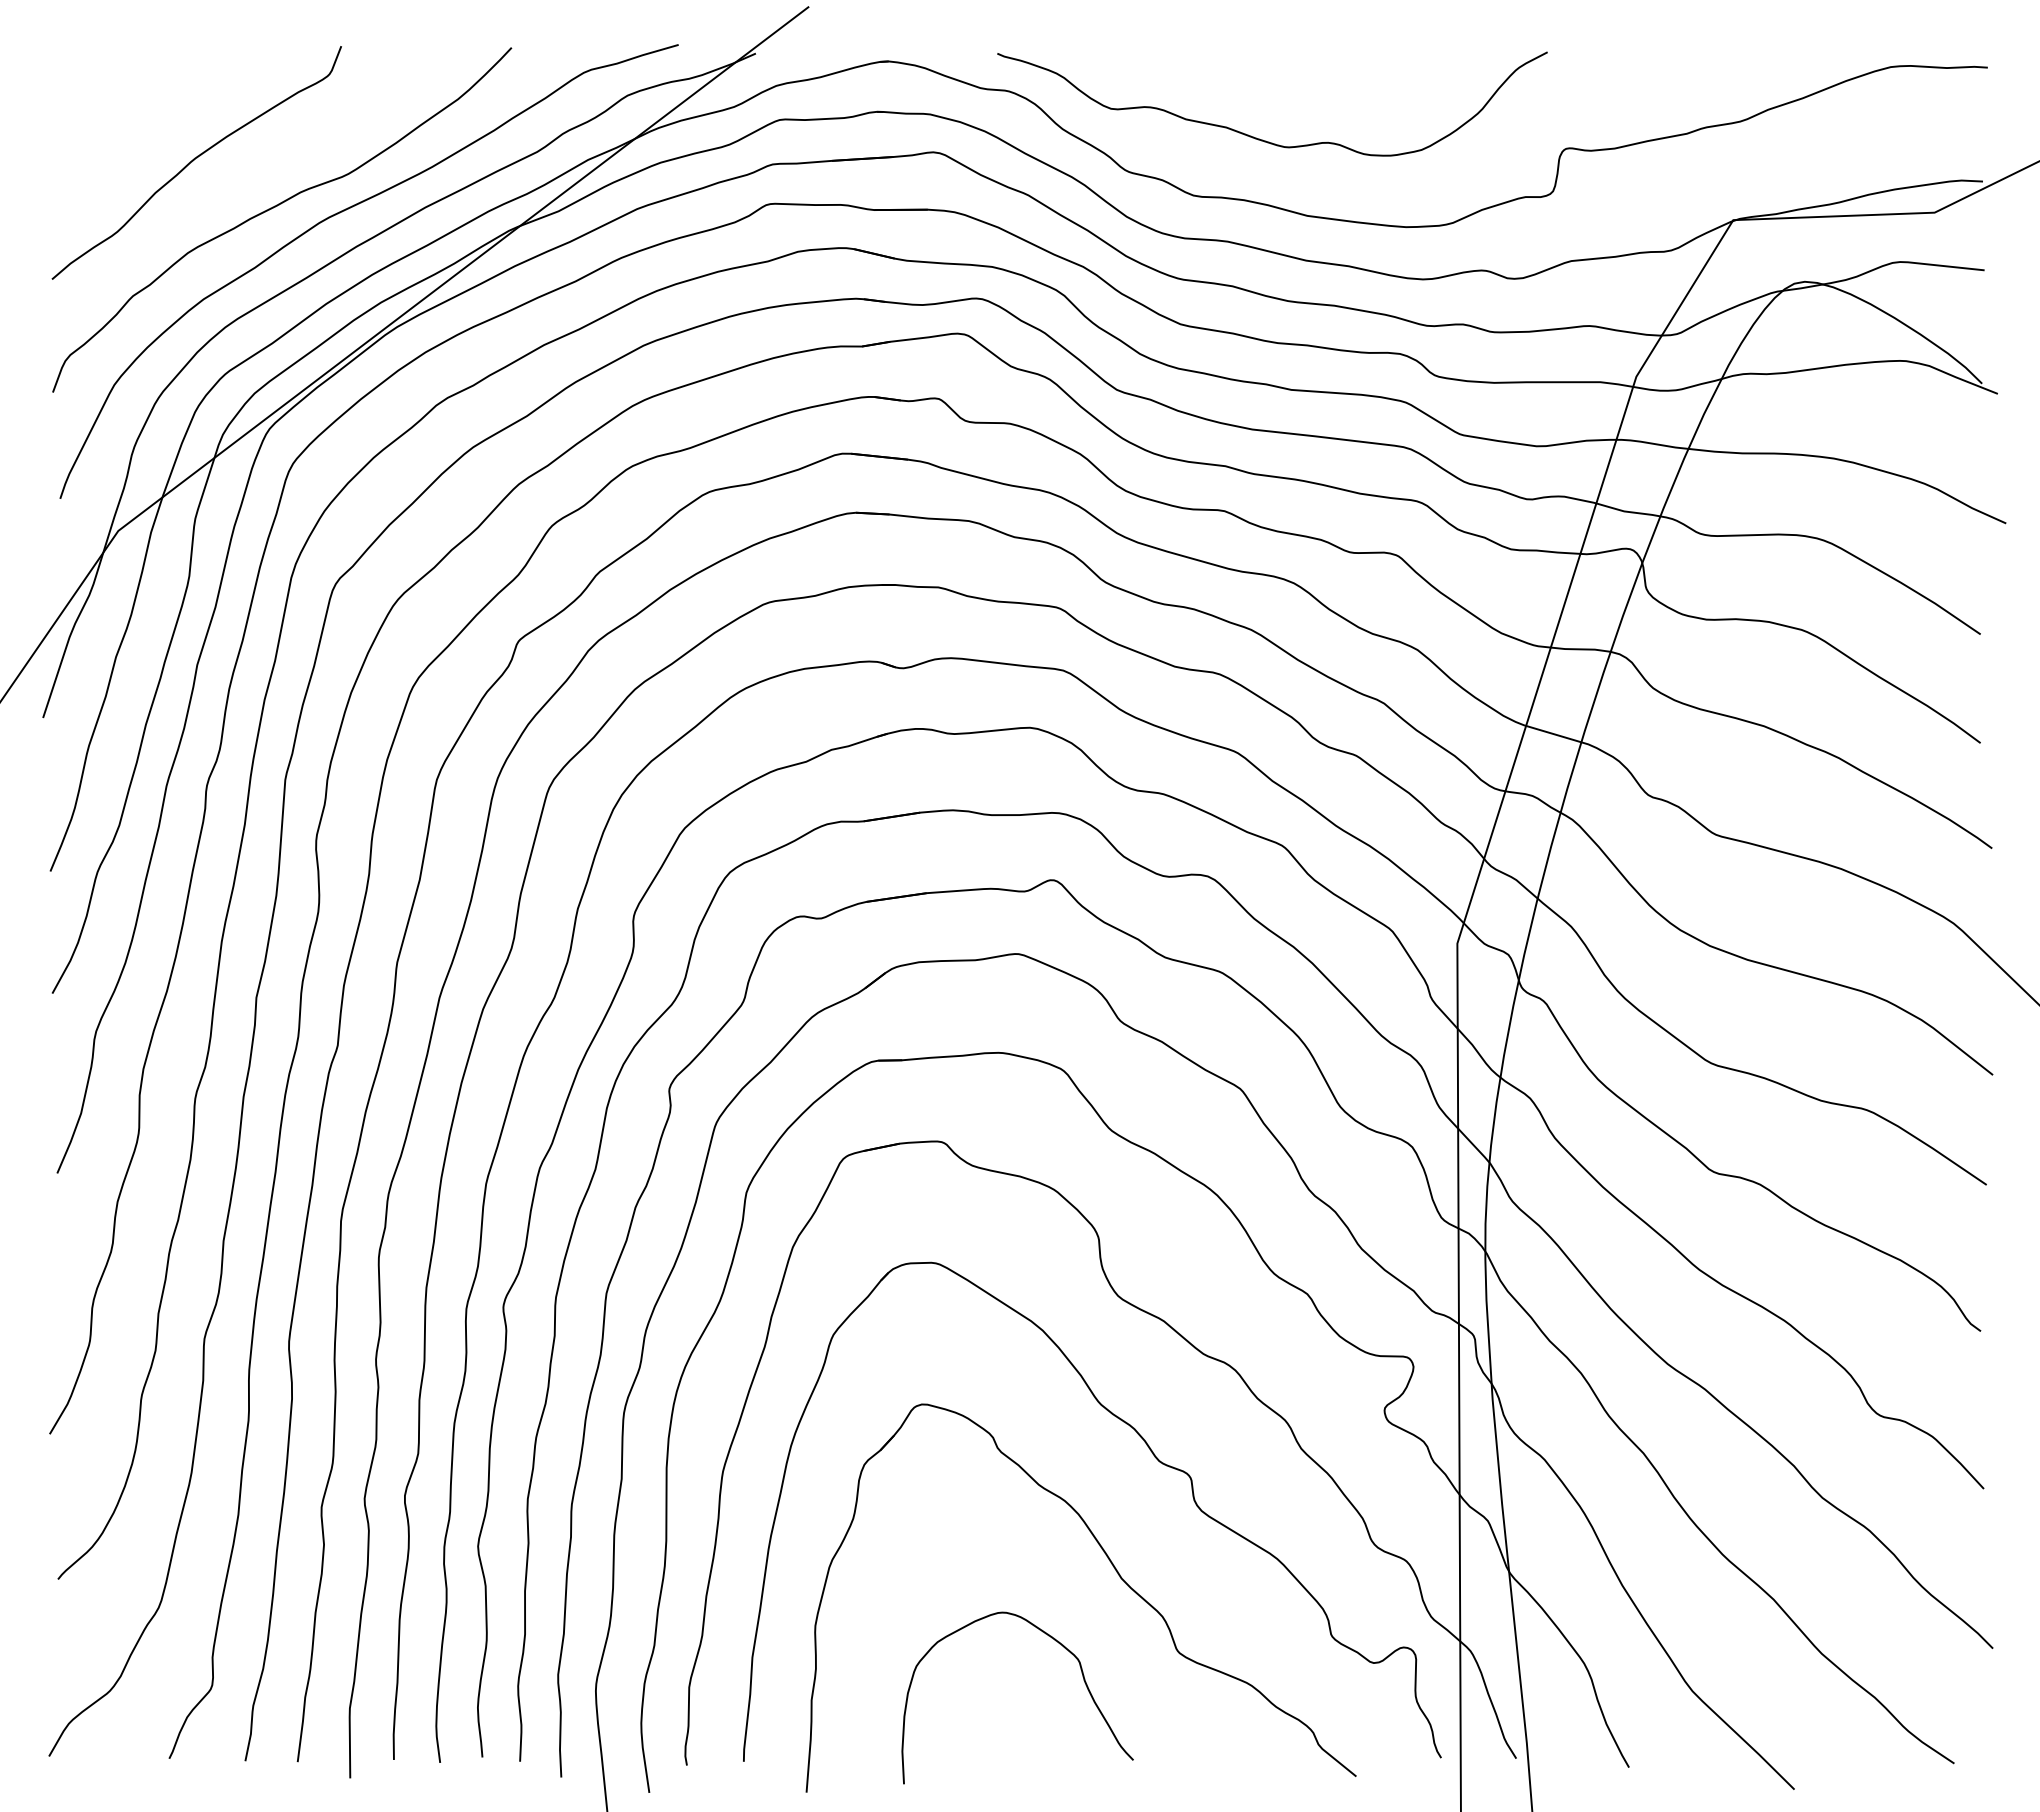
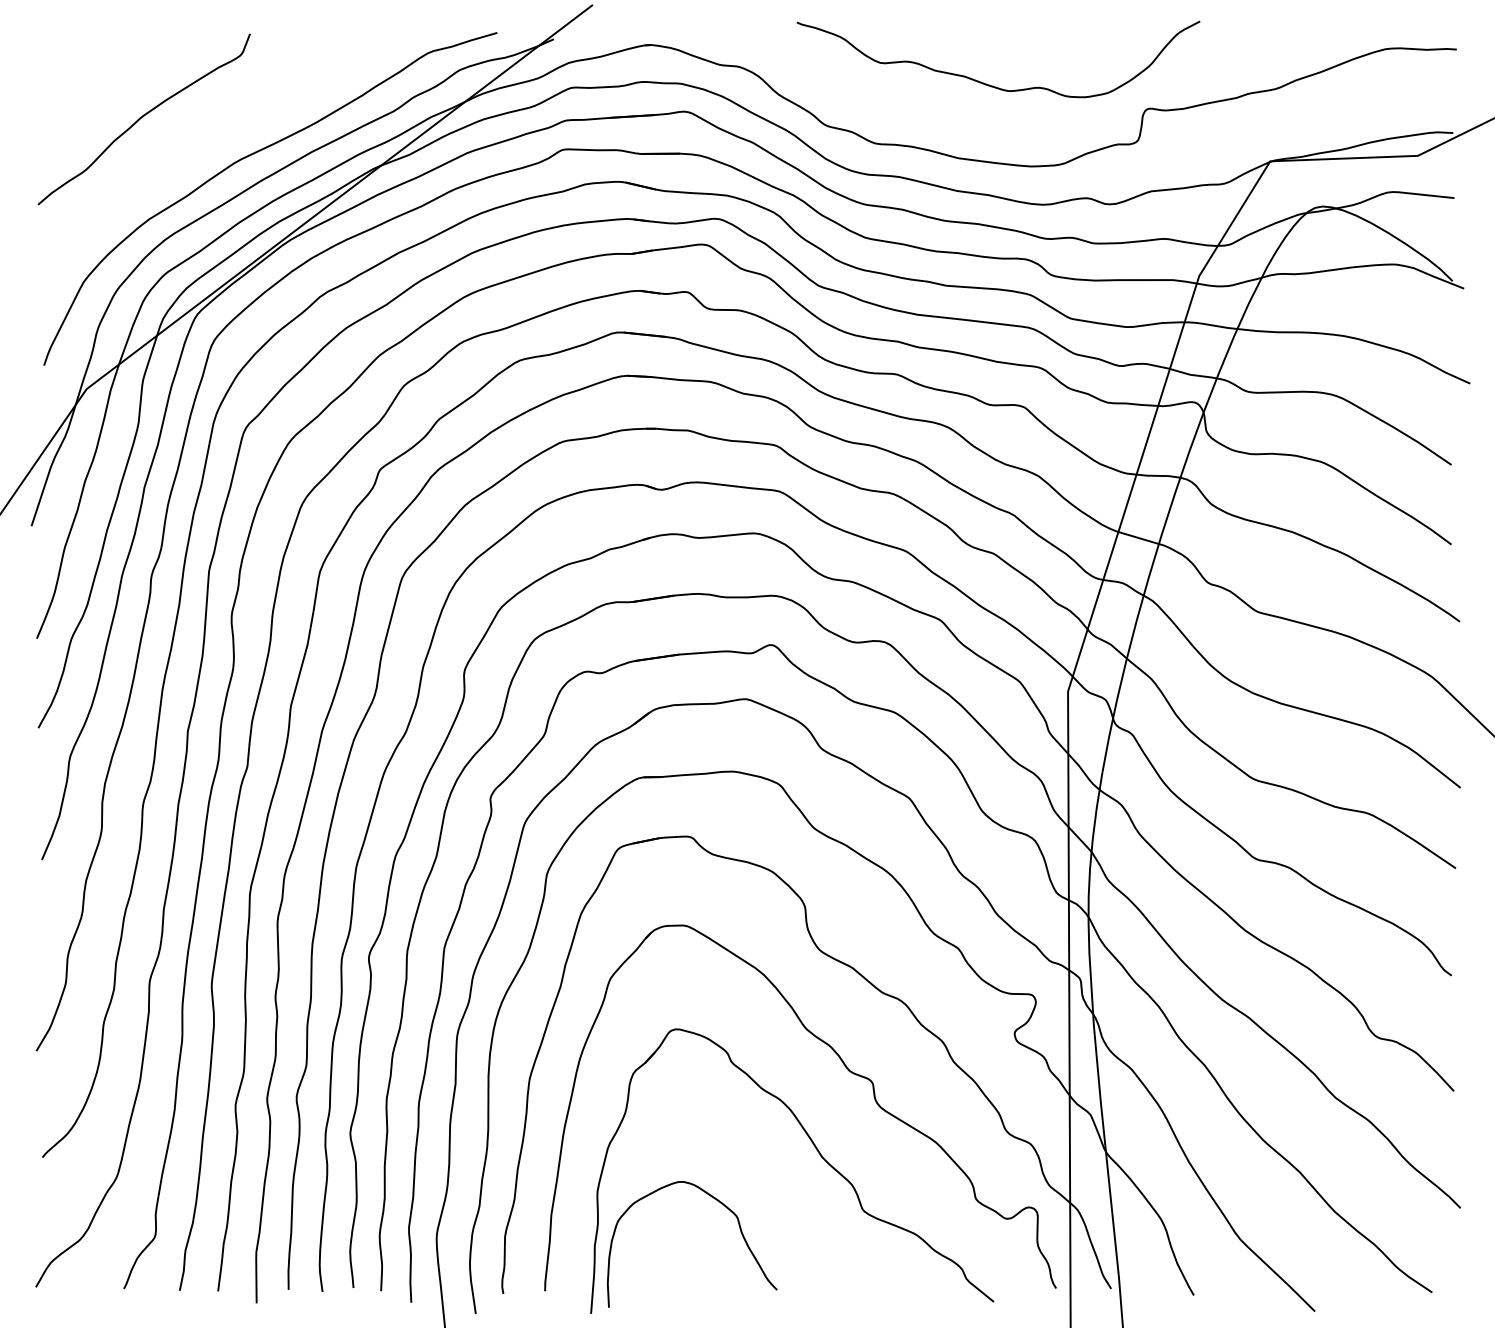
curve: (1259, 138) -> (988, 84), moved
curve: (275, 207) -> (201, 152), removed
curve: (1059, 1644) -> (722, 1205), moved

